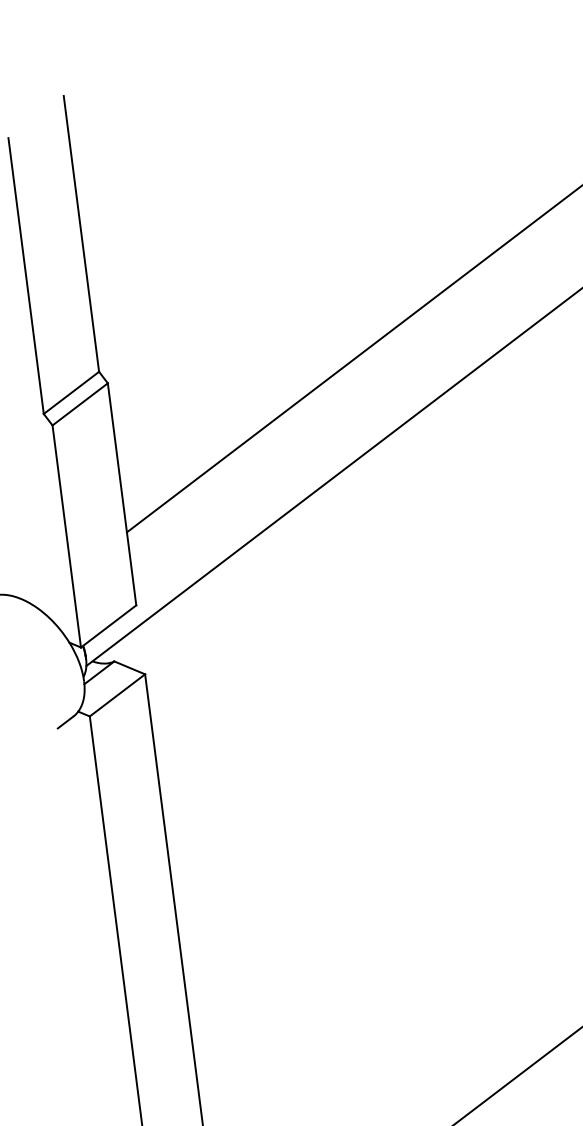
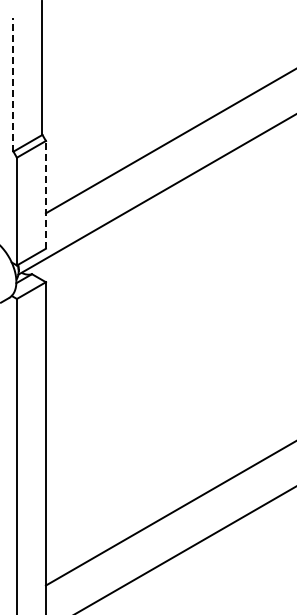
line: (26, 275) -> (13, 84), solid -> dashed
line: (121, 493) -> (45, 194), solid -> dashed

